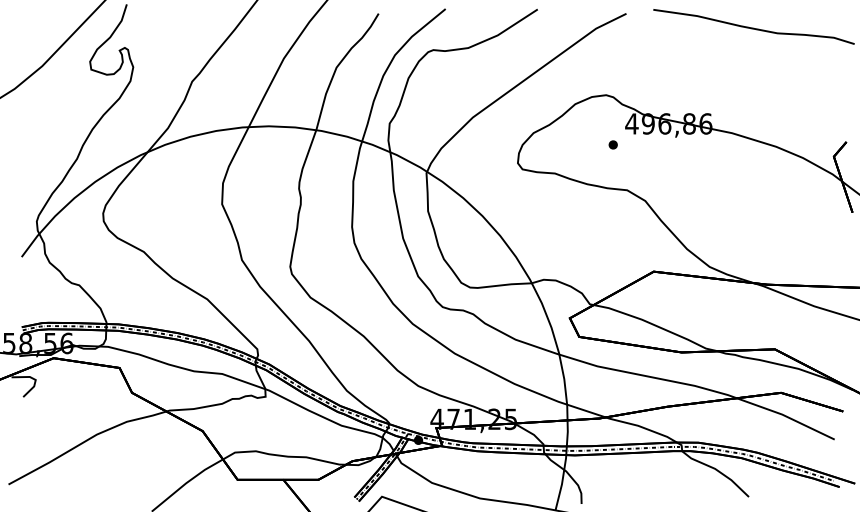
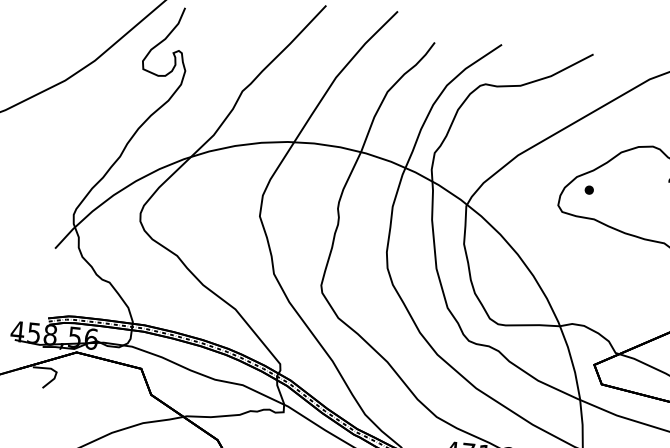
part: (612, 144) -> (588, 189), moved

